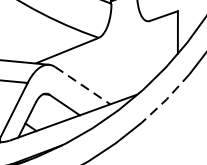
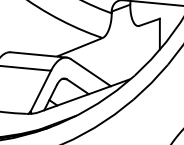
line: (83, 85) -> (91, 72), dashed -> solid
line: (166, 99) -> (151, 82), dashed -> solid

